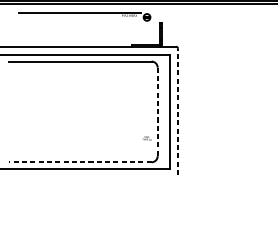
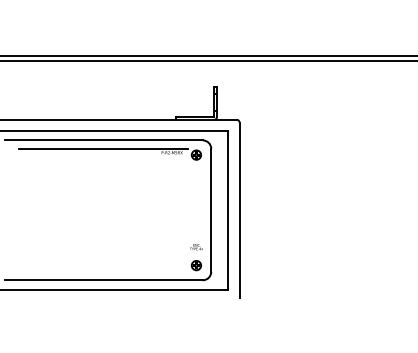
part: (84, 16) -> (109, 154), moved
line: (157, 112) -> (211, 210), dashed -> solid
line: (178, 112) -> (239, 210), dashed -> solid
part: (146, 151) -> (195, 265), added
line: (80, 162) -> (103, 280), dashed -> solid

